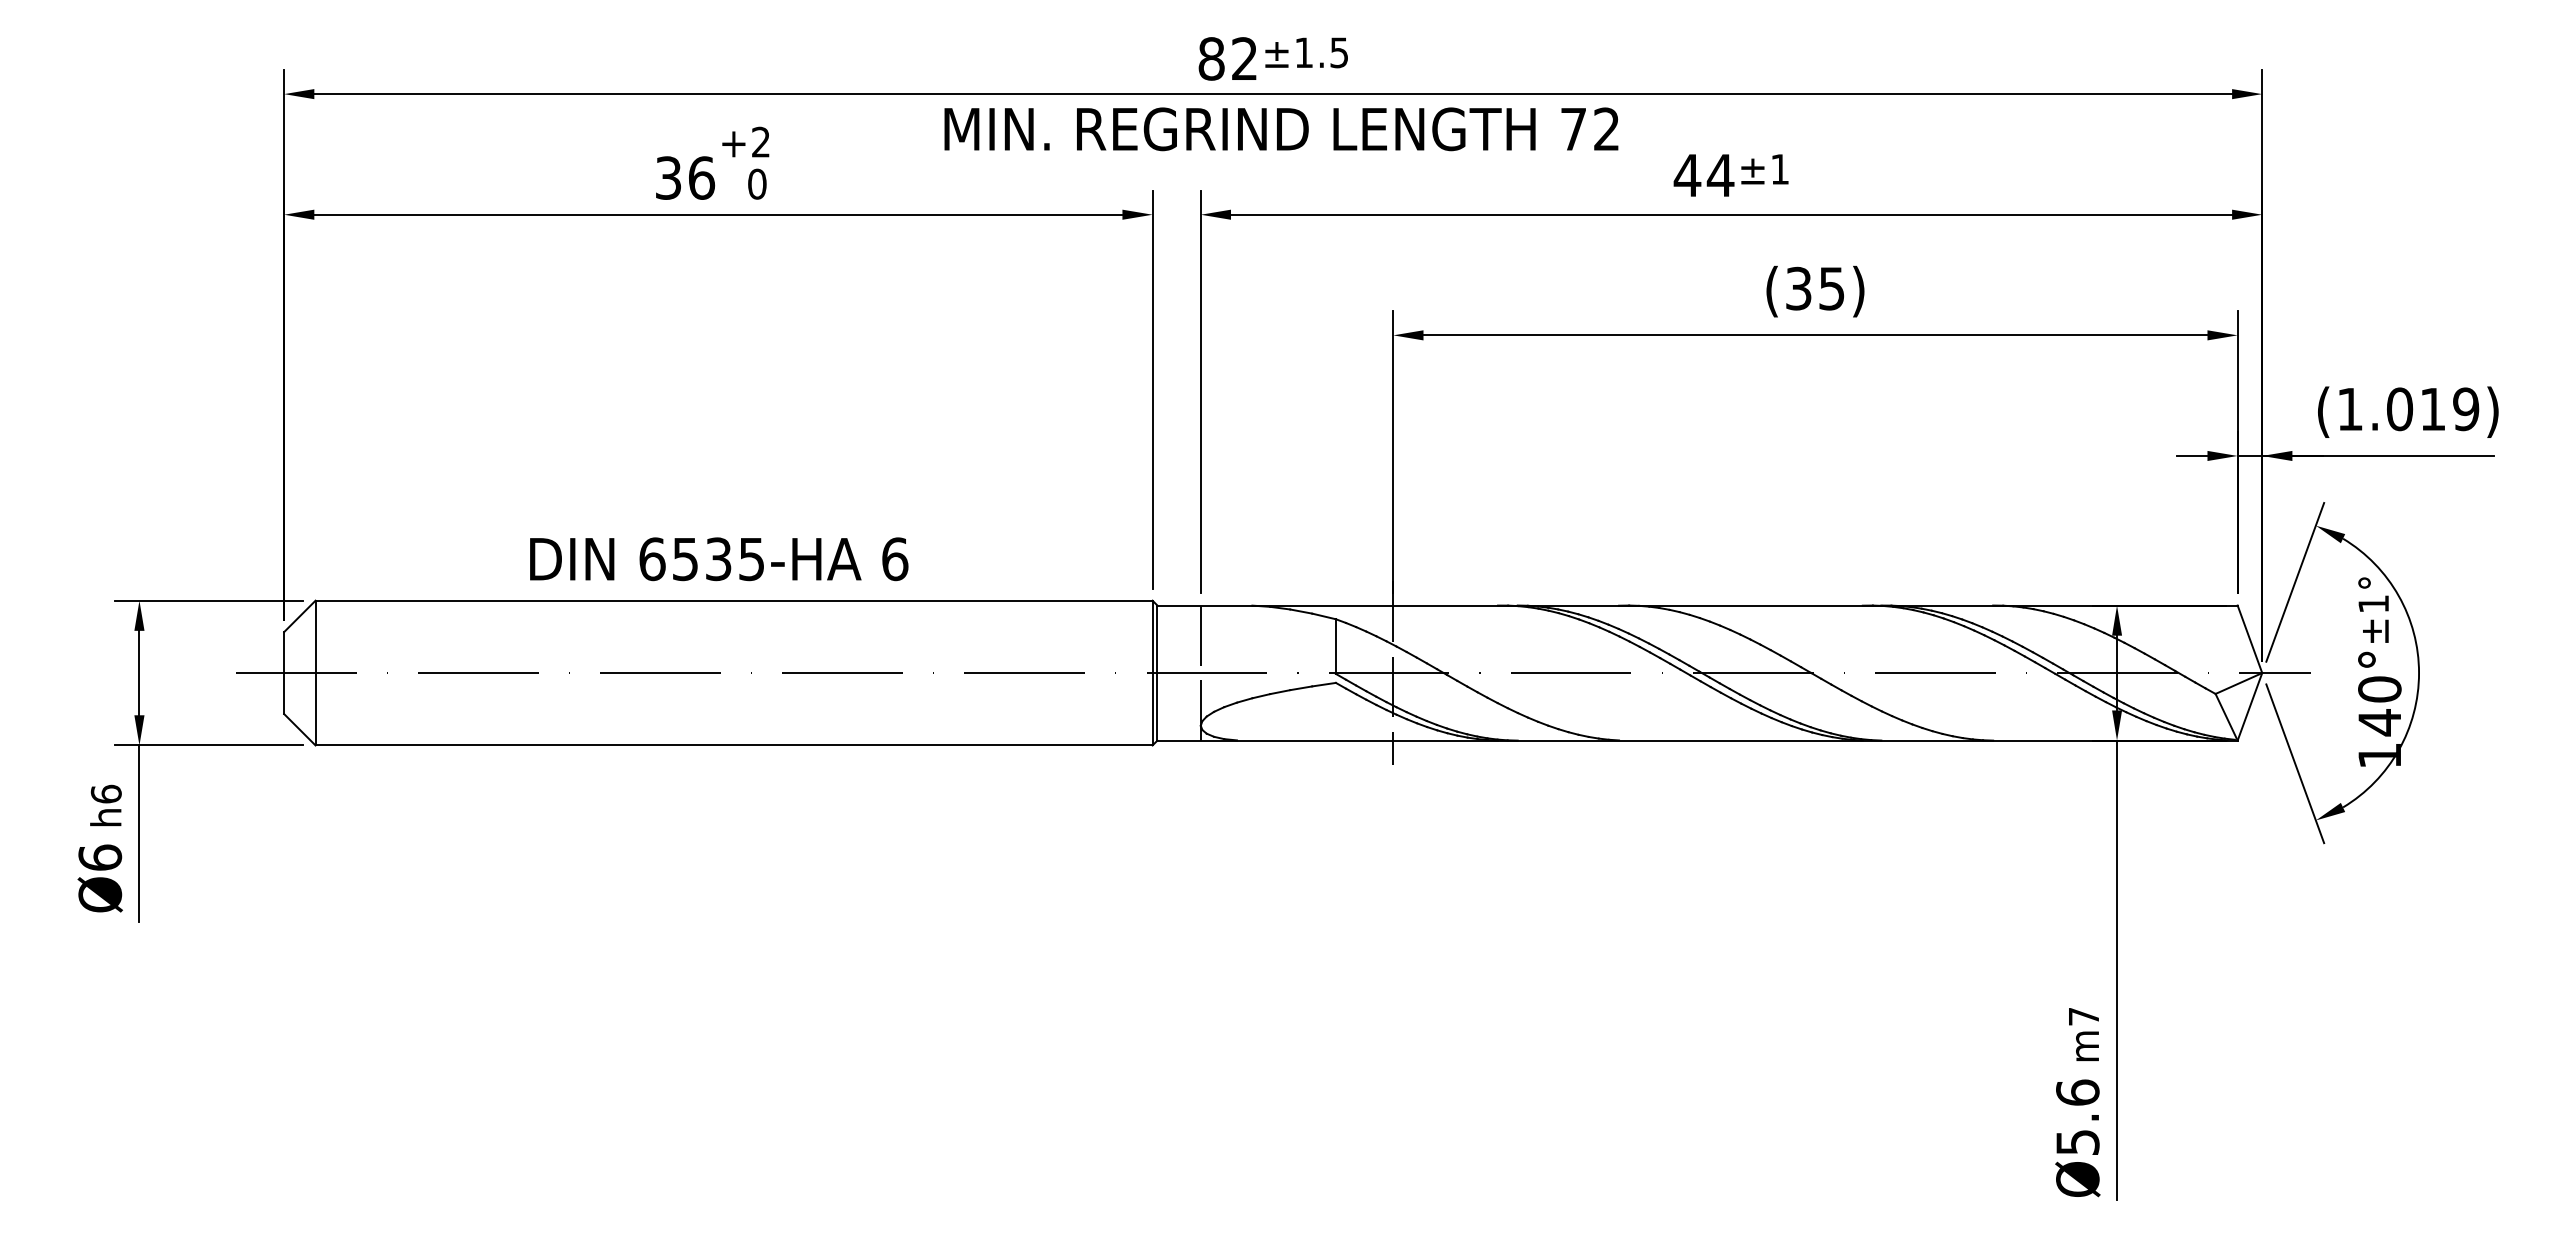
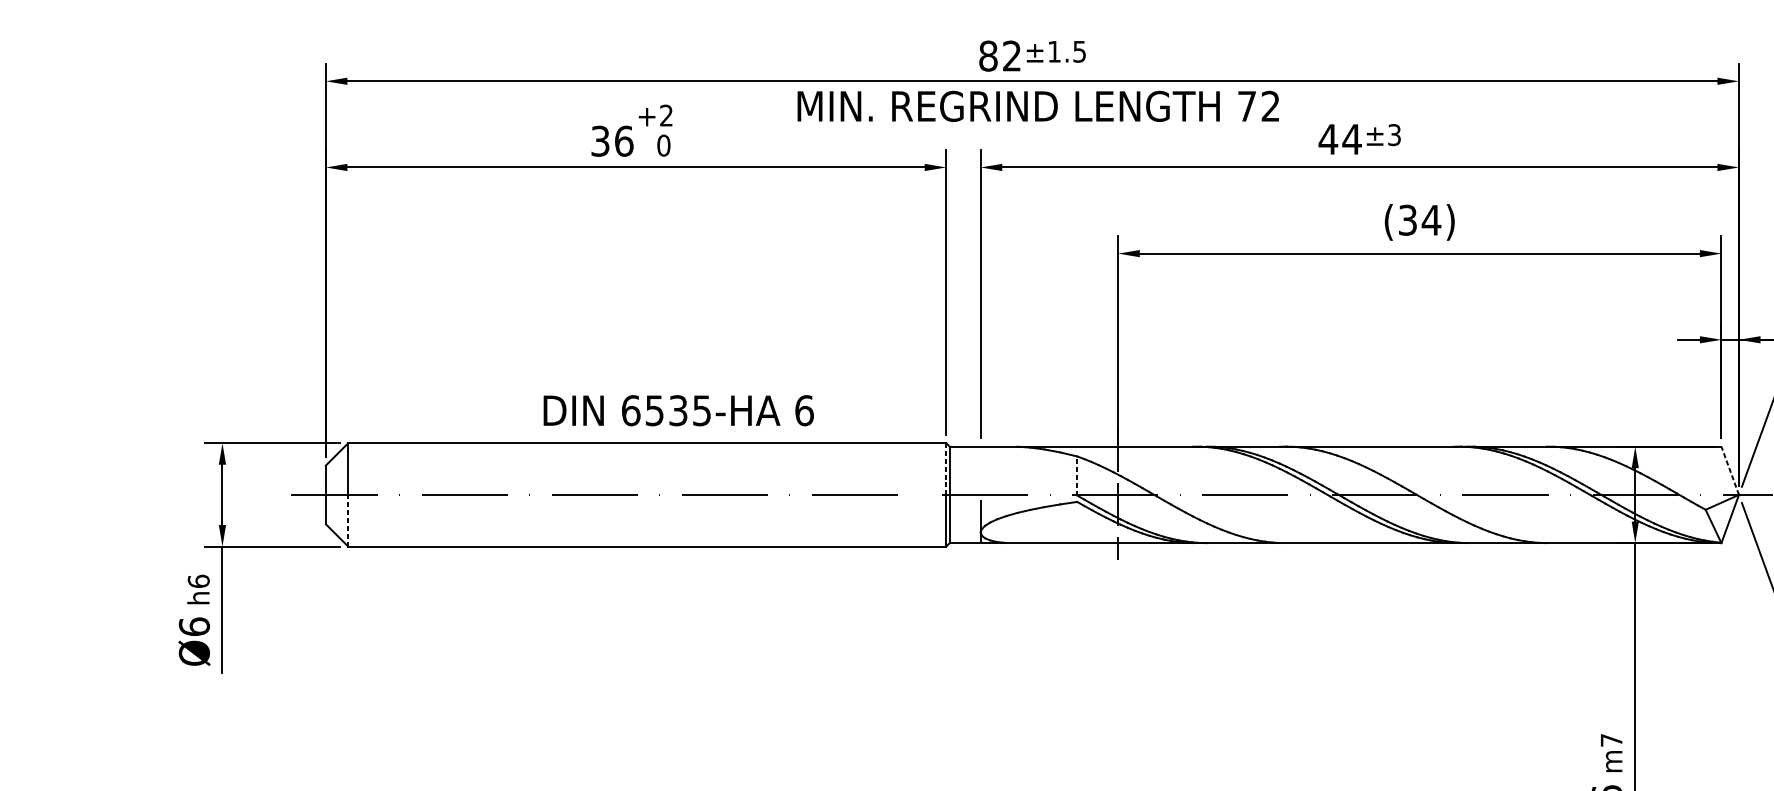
text: (1779, 169) -> (1394, 135), ±1 -> ±3
text: (1831, 288) -> (1431, 220), (35) -> (34)
text: (719, 559) -> (679, 410), moved
line: (1152, 637) -> (946, 469), solid -> dashed
line: (1200, 639) -> (980, 470), removed
line: (2249, 639) -> (1729, 470), solid -> dashed
line: (1335, 646) -> (1076, 475), solid -> dashed
line: (315, 708) -> (348, 520), solid -> dashed

